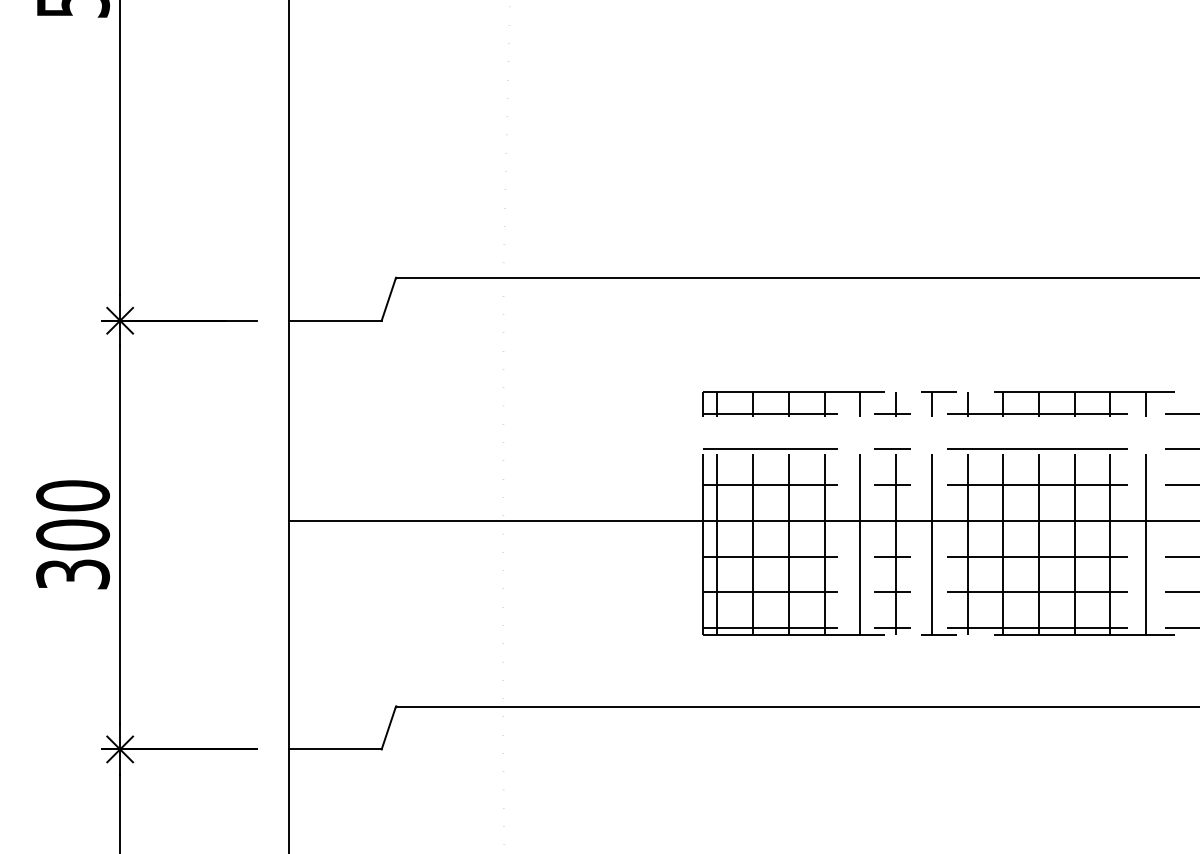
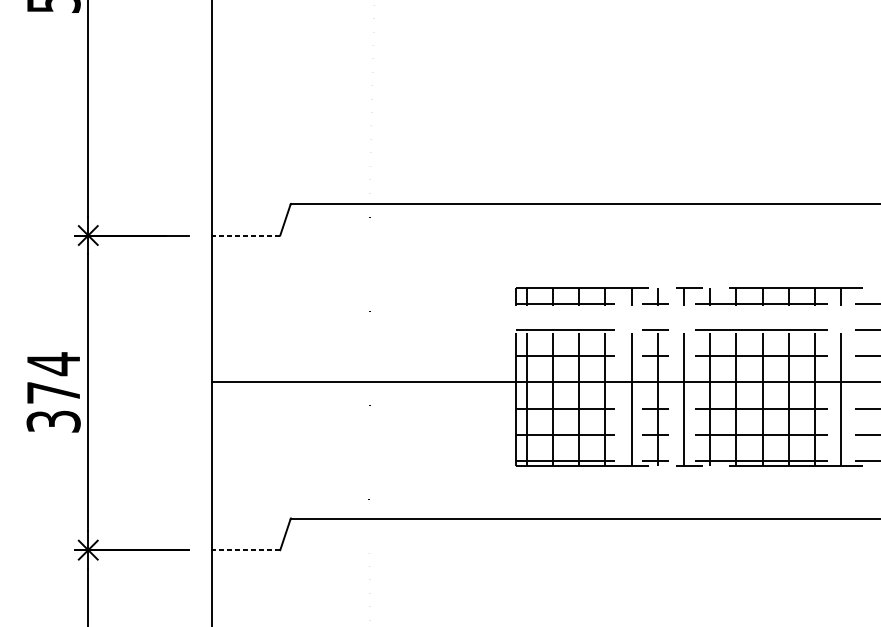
line: (334, 320) -> (245, 235), solid -> dashed
text: (72, 514) -> (53, 377), 300 -> 374
line: (334, 749) -> (245, 550), solid -> dashed

